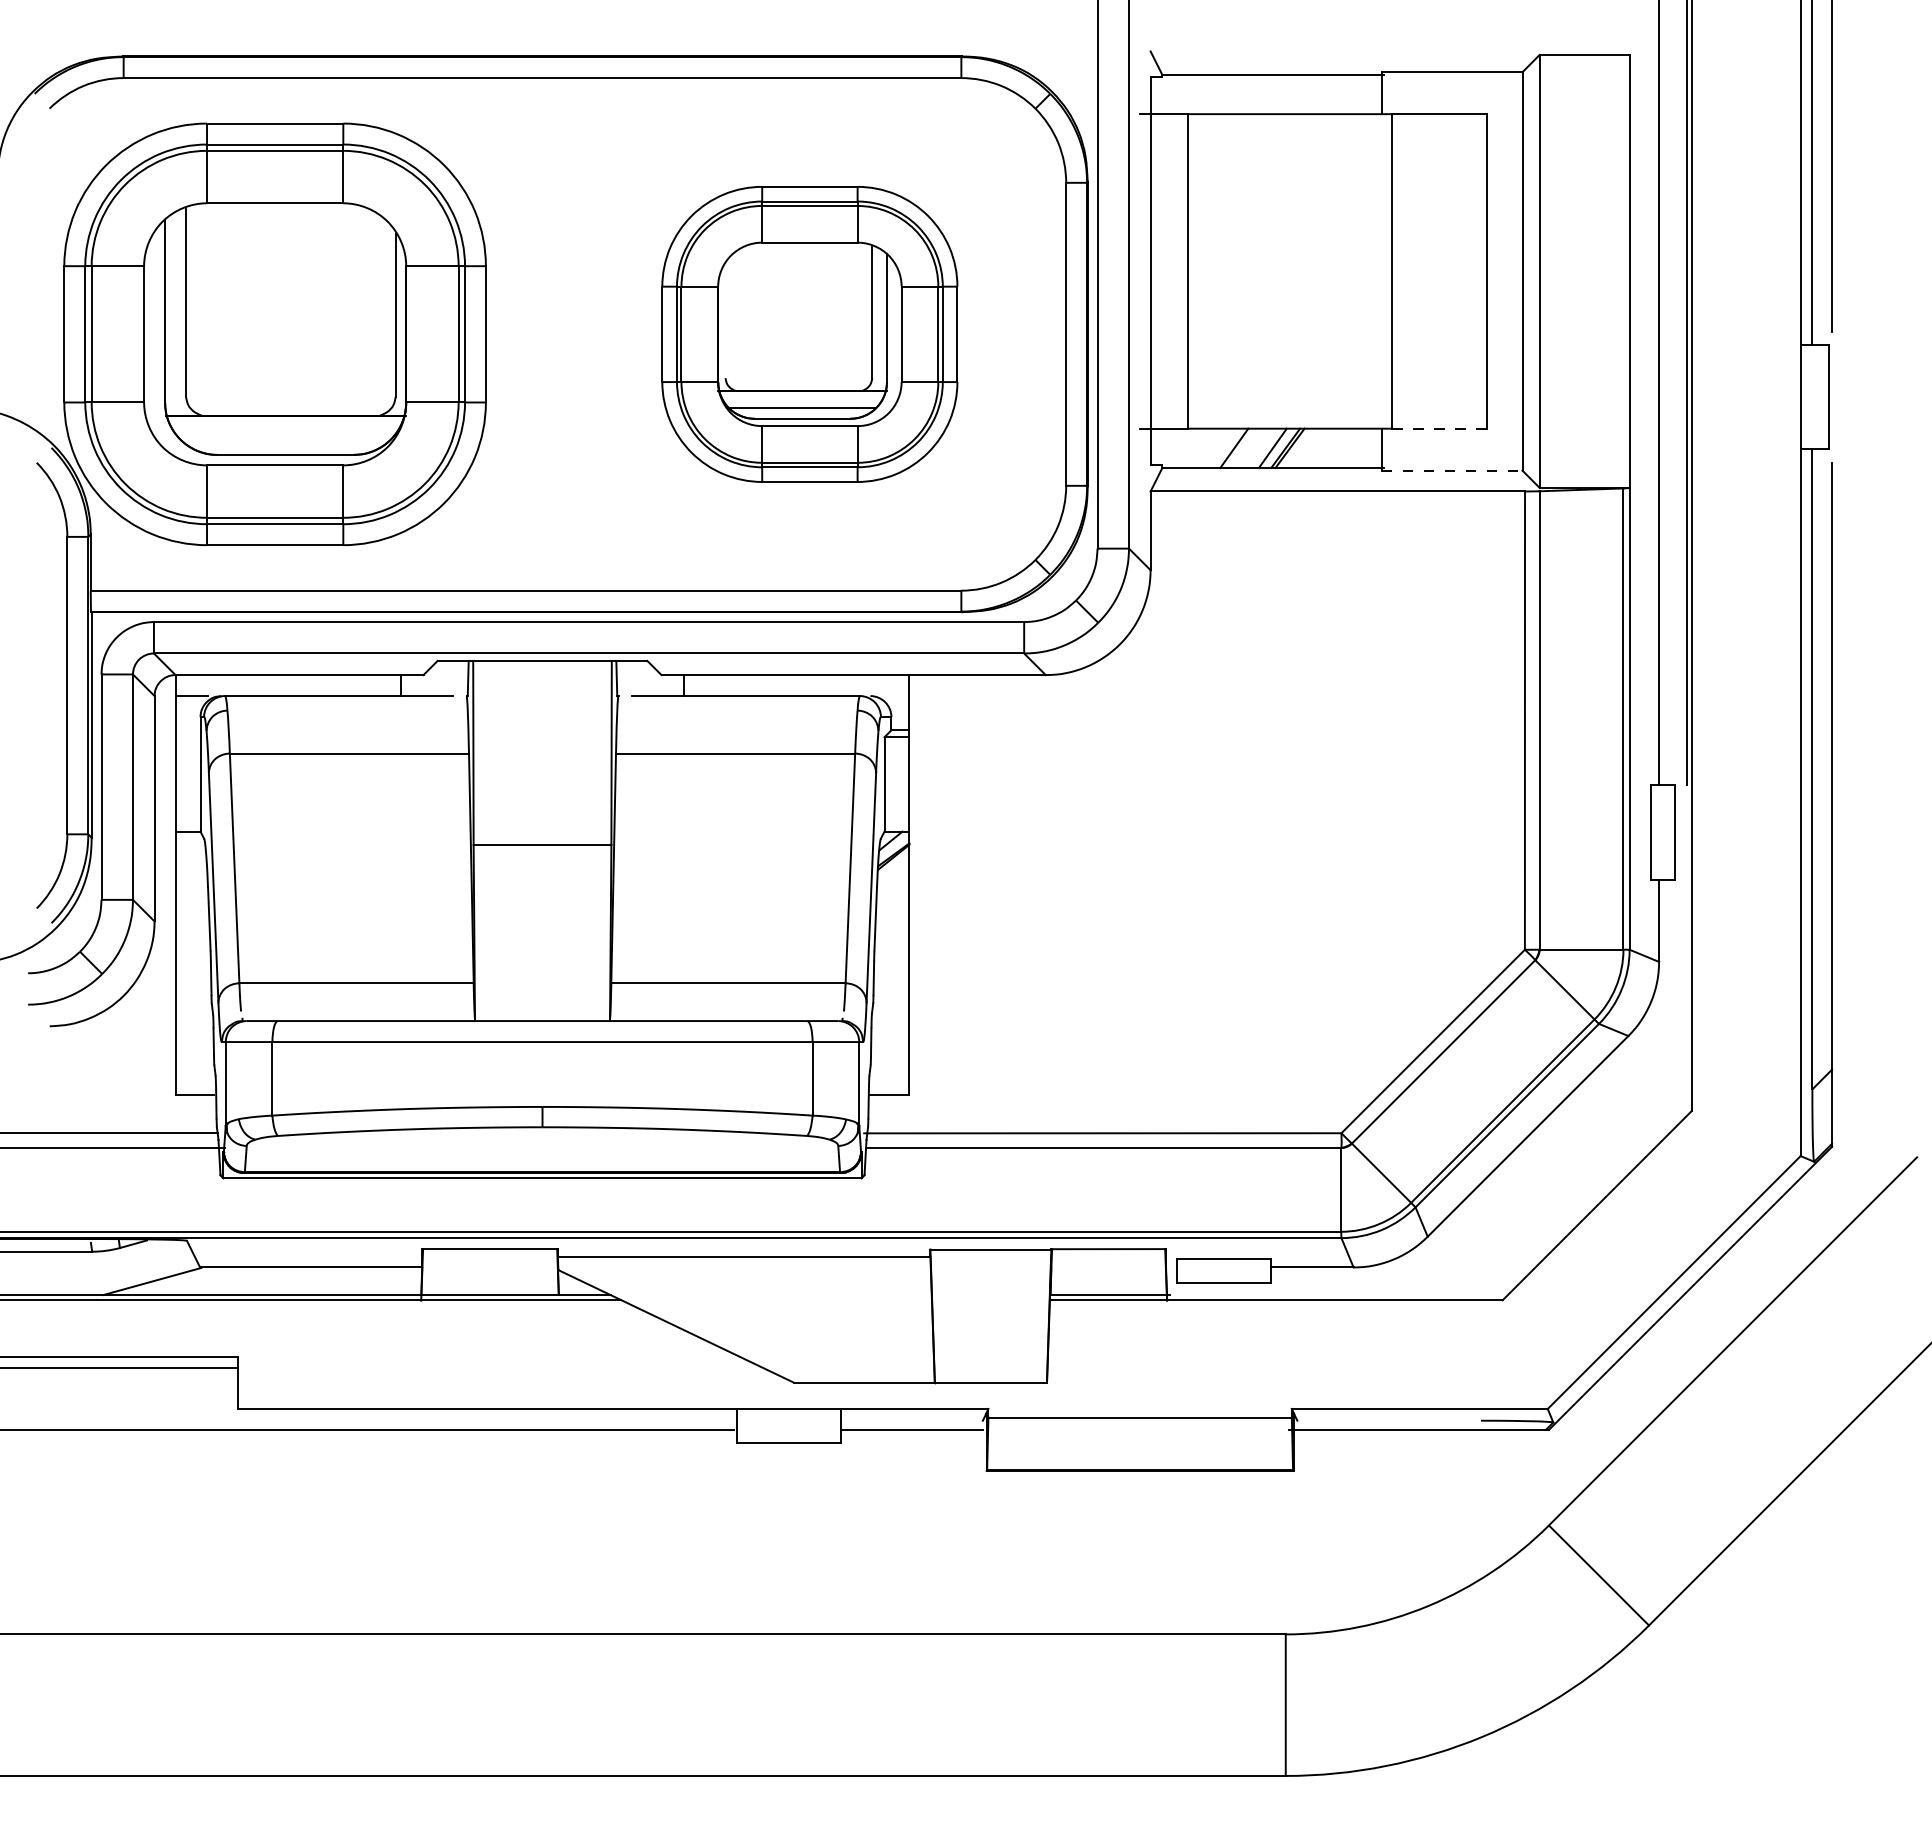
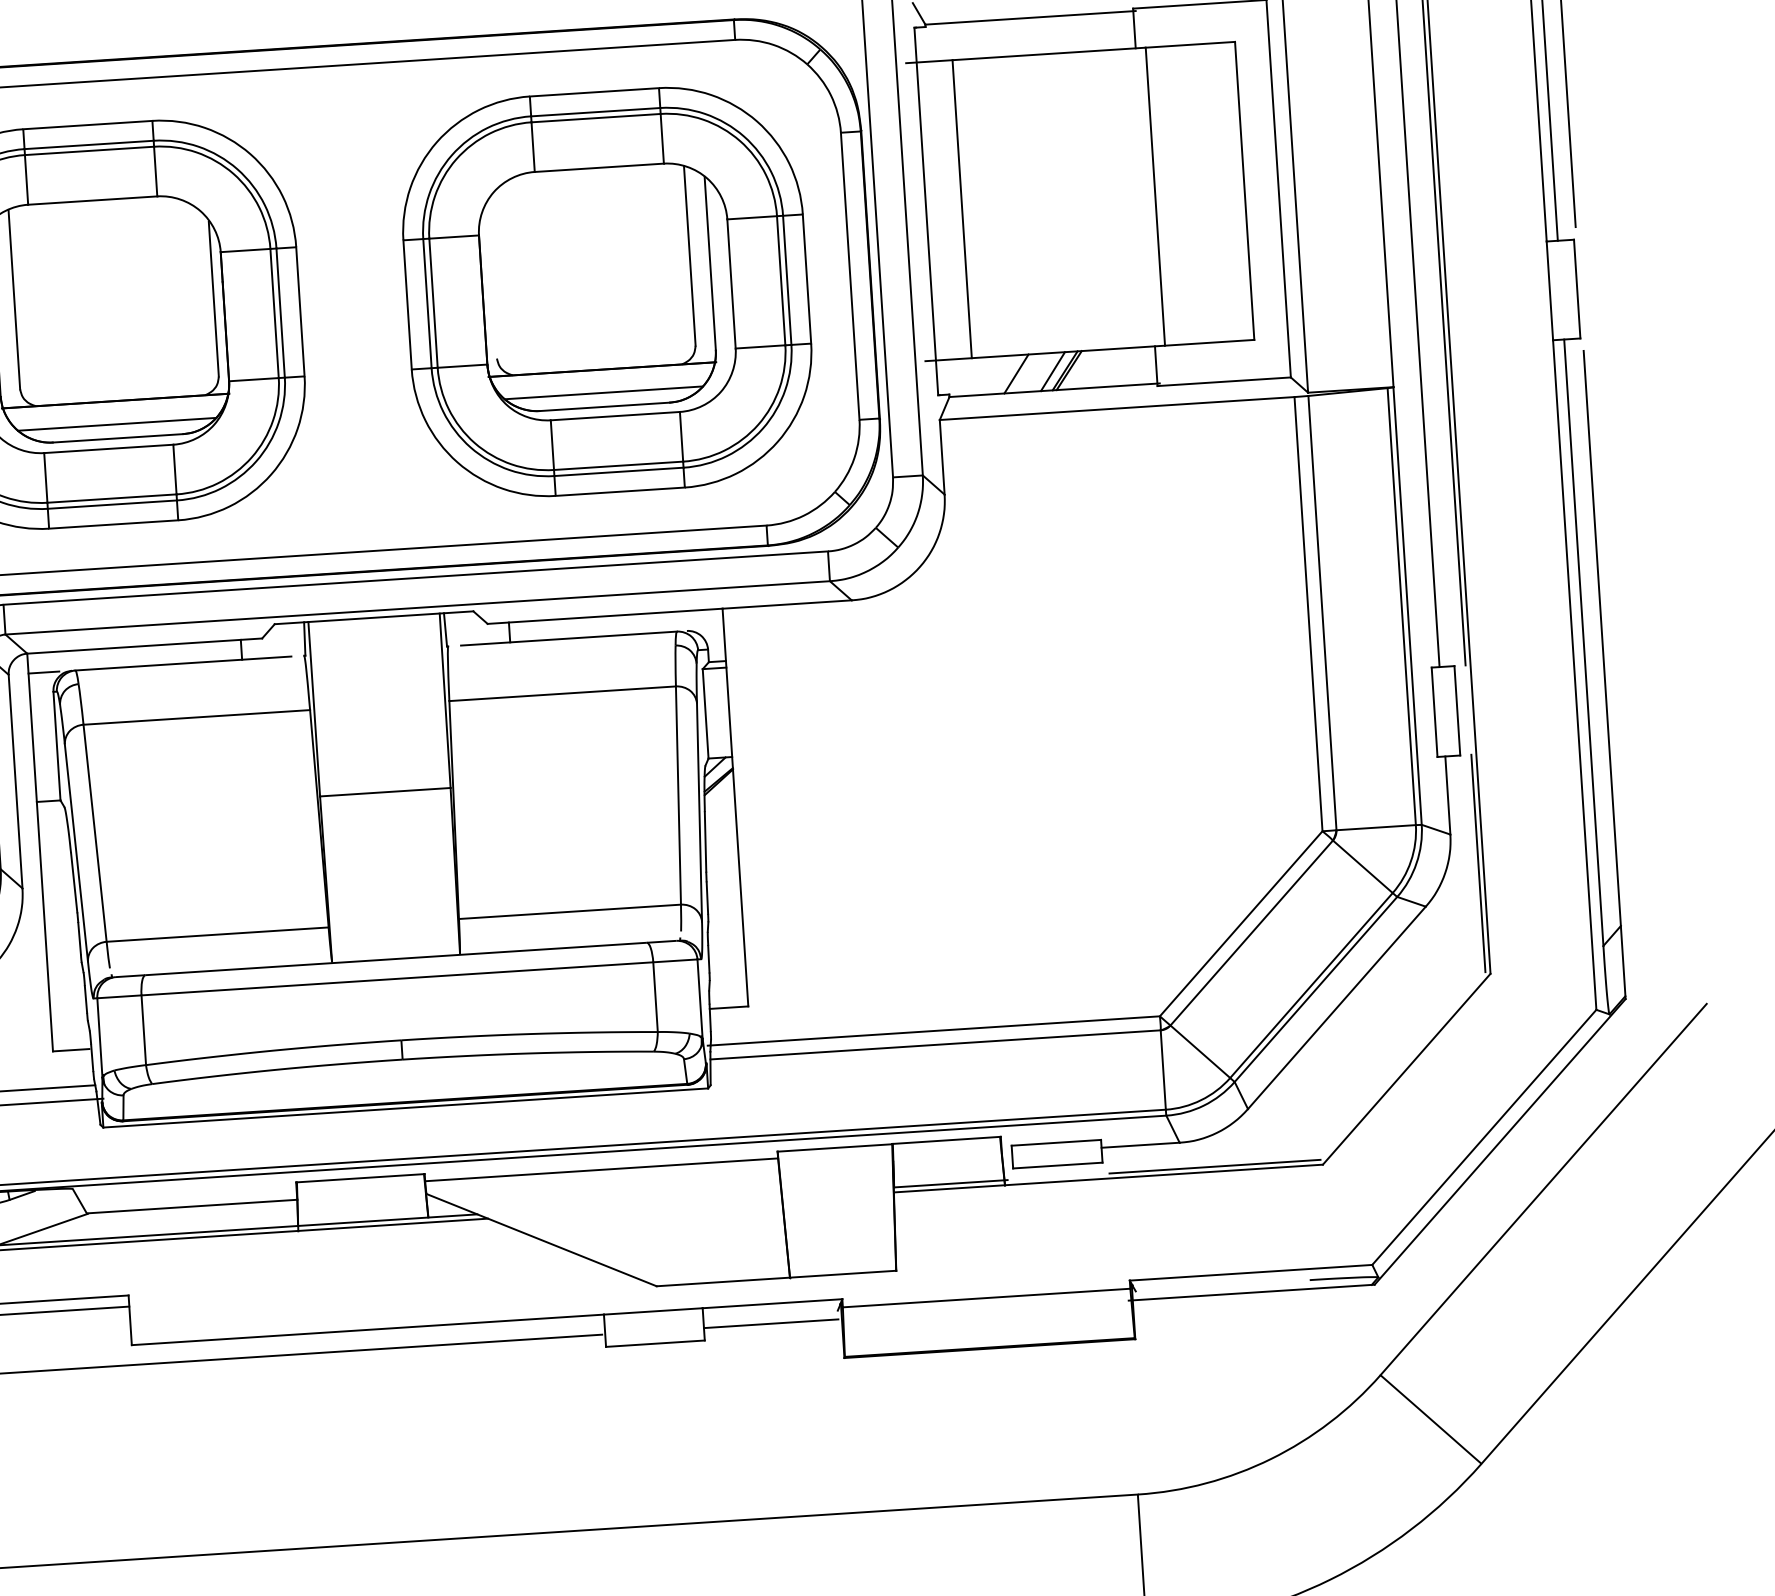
part: (809, 334) -> (607, 292), size x1.43
line: (1439, 428) -> (1209, 342), dashed -> solid
line: (285, 440) -> (117, 424), added
line: (1452, 470) -> (1224, 381), dashed -> solid
line: (1686, 993) -> (1478, 862), added
line: (1388, 1295) -> (1214, 1167), added

